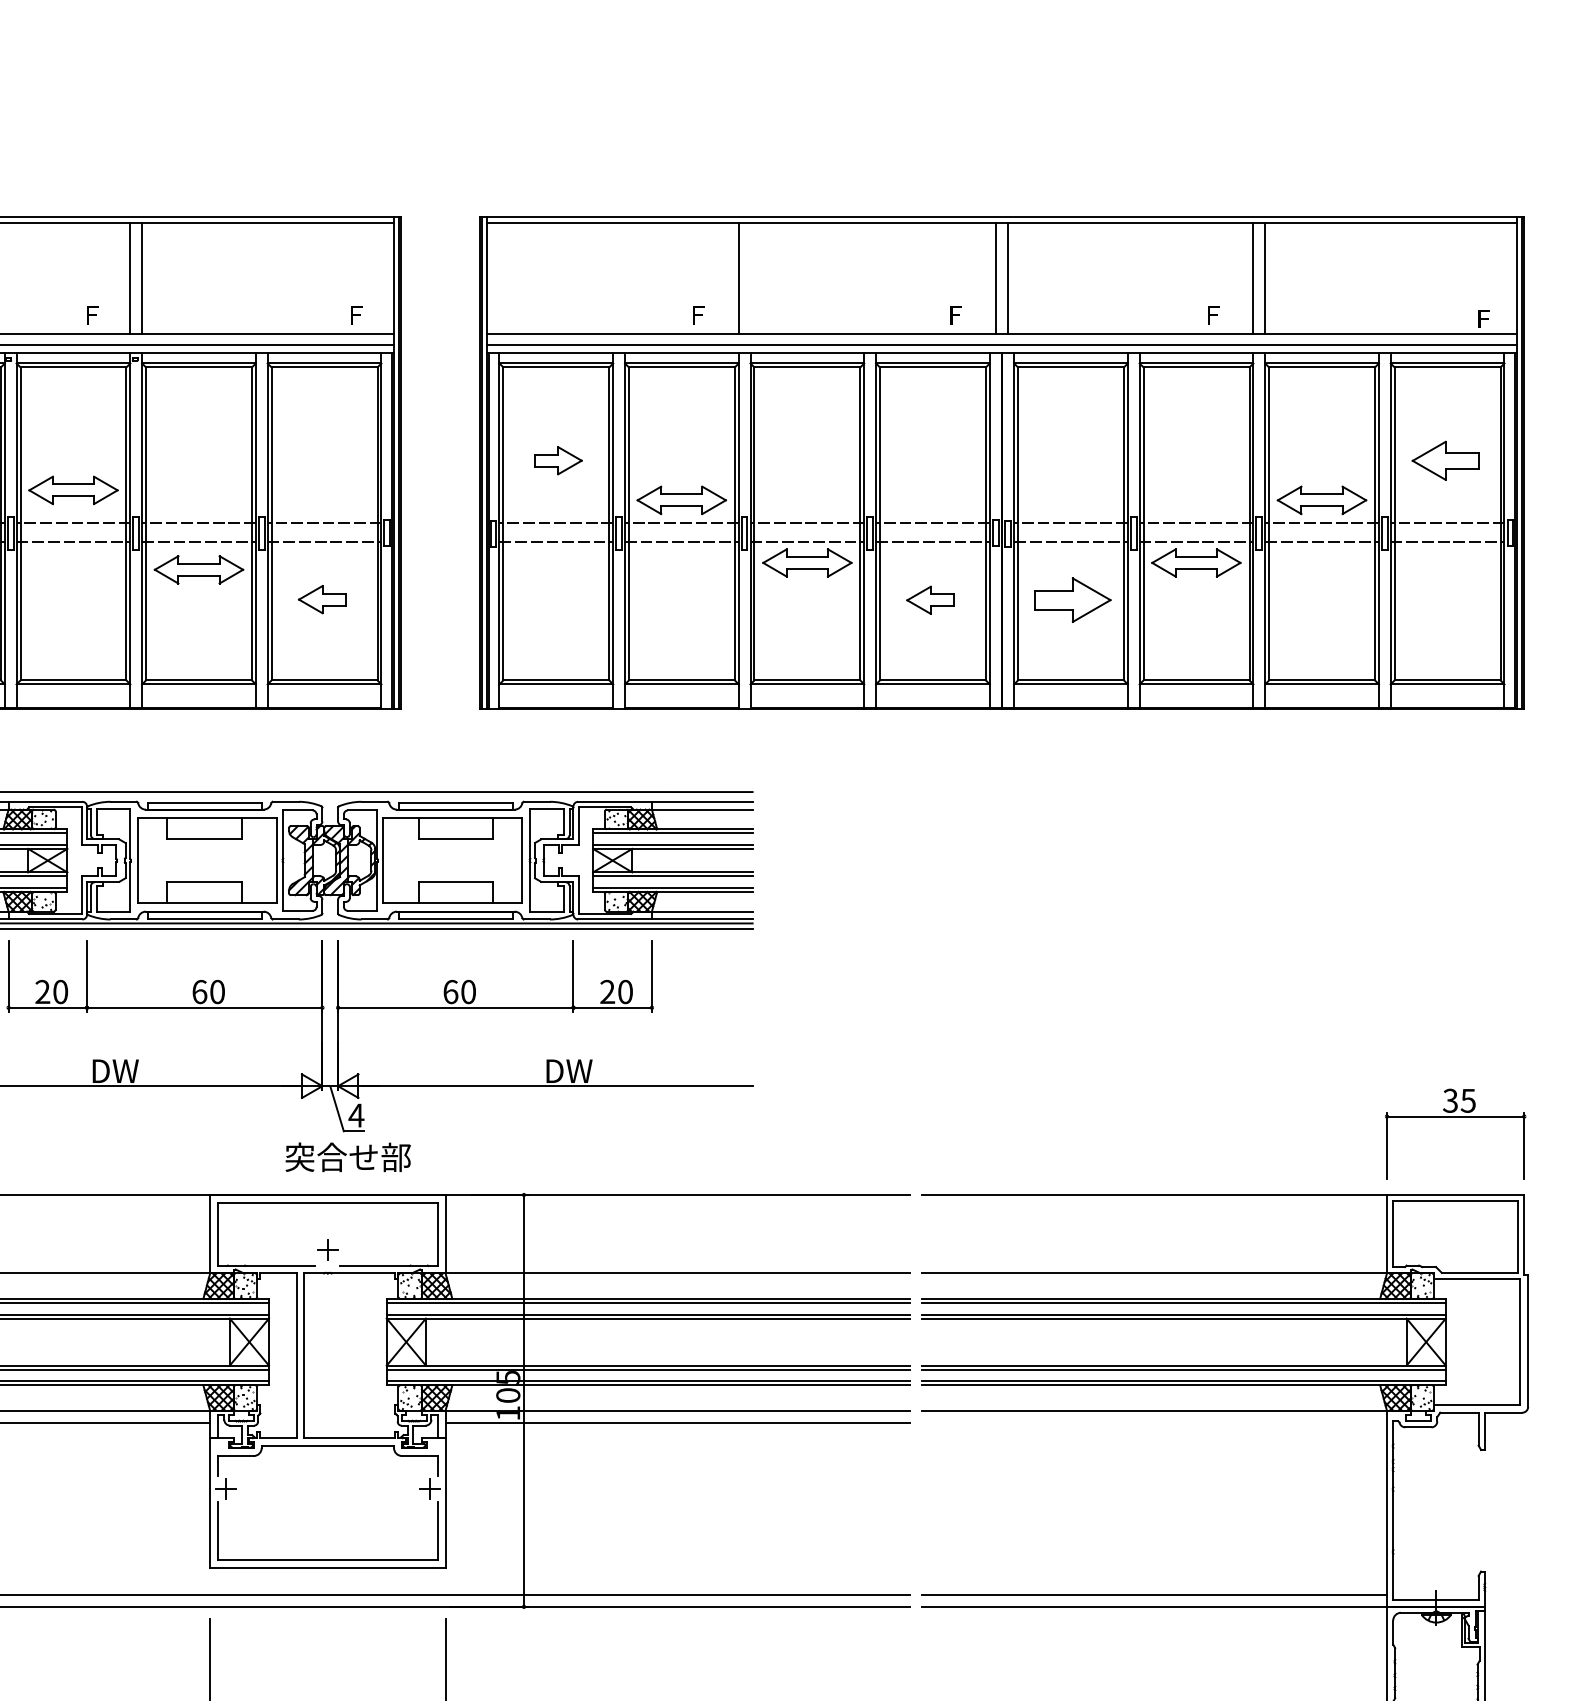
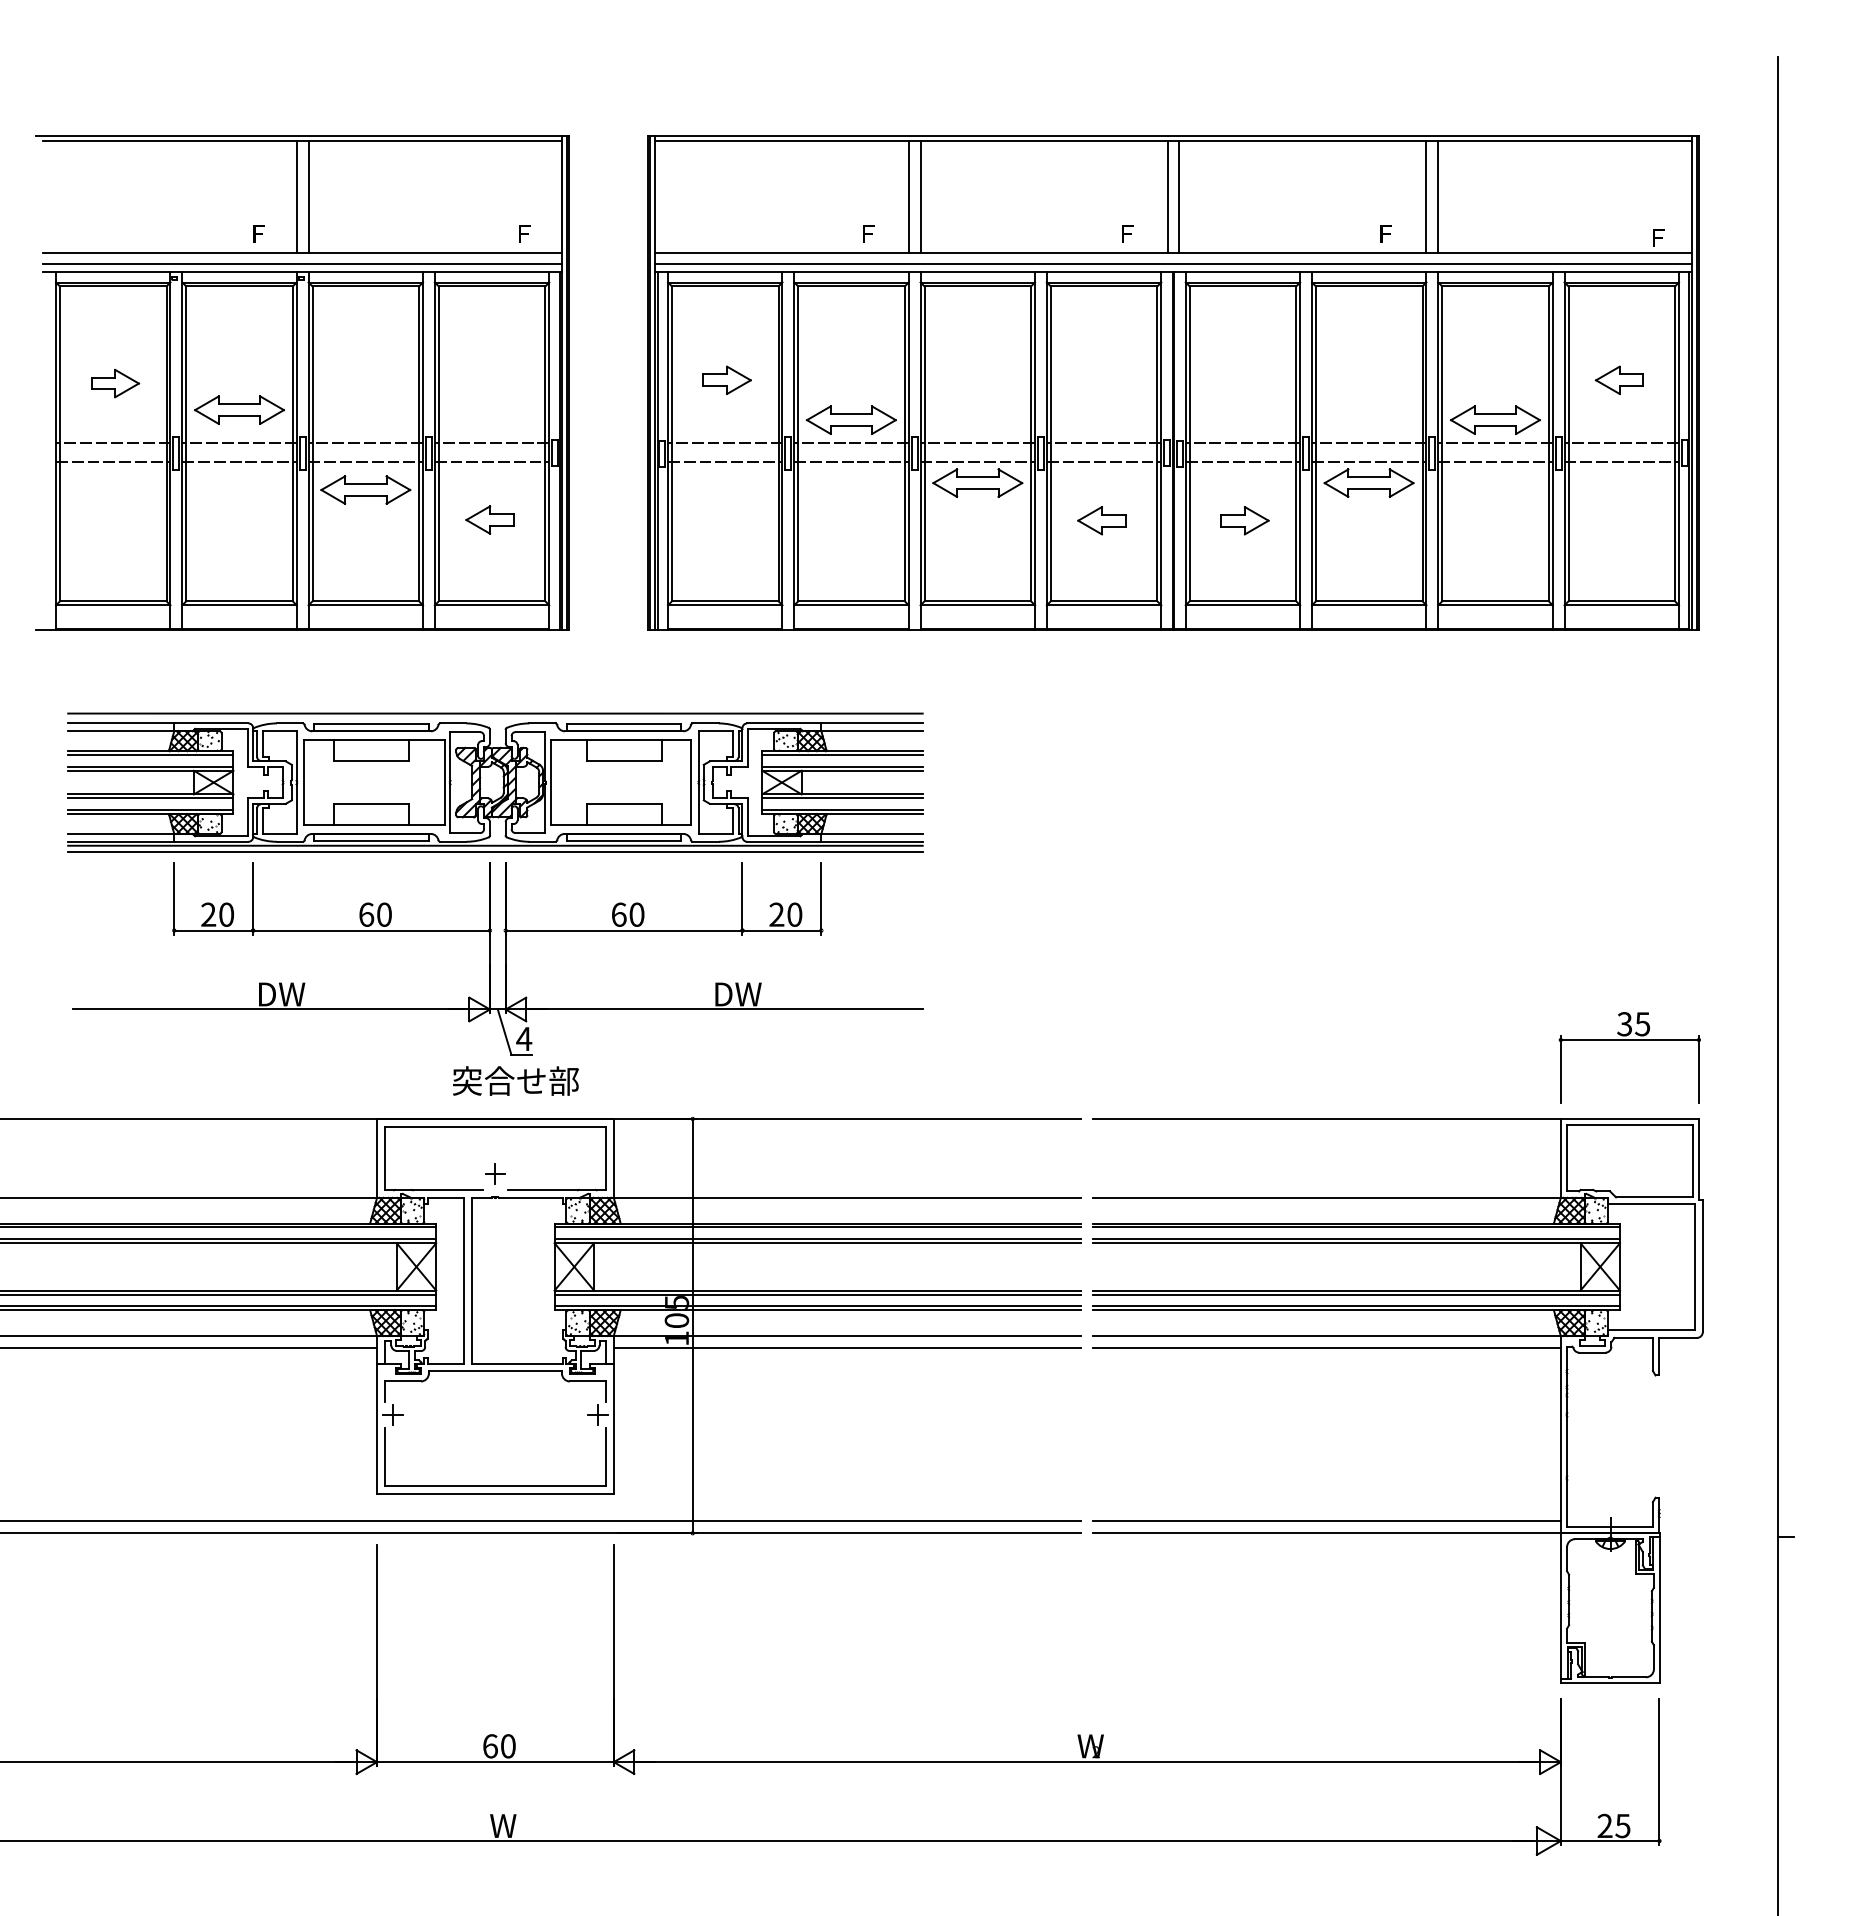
line: (750, 277) -> (920, 196), added
part: (1445, 459) -> (1619, 379), size x0.71
part: (1072, 600) -> (1244, 520), size x0.62
line: (1154, 1422) -> (1326, 1347), added

